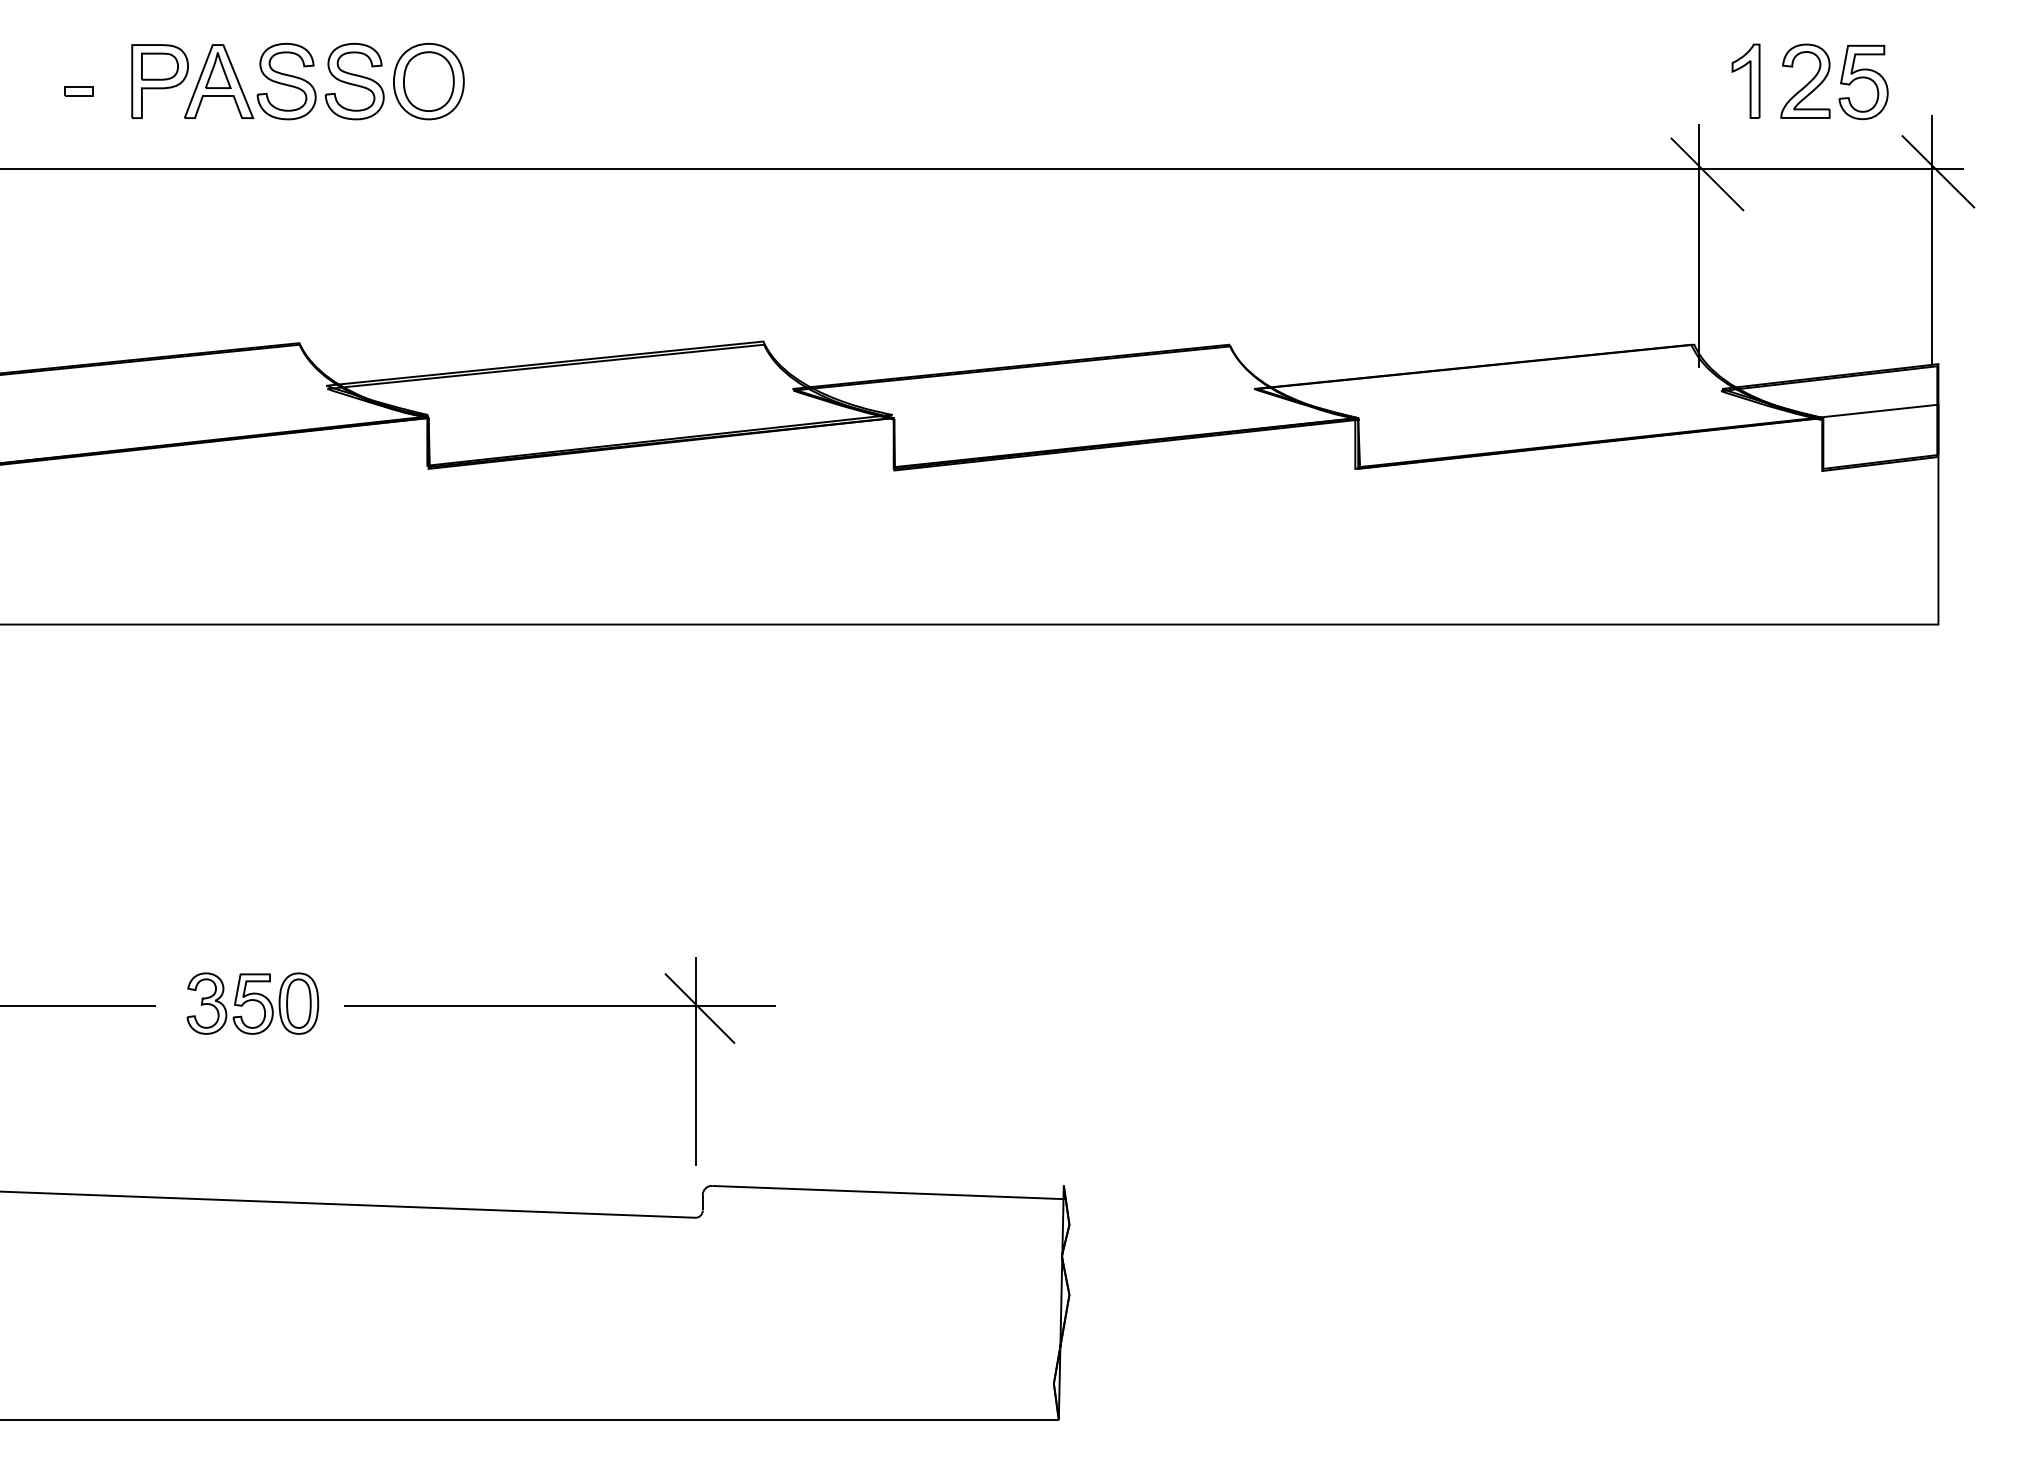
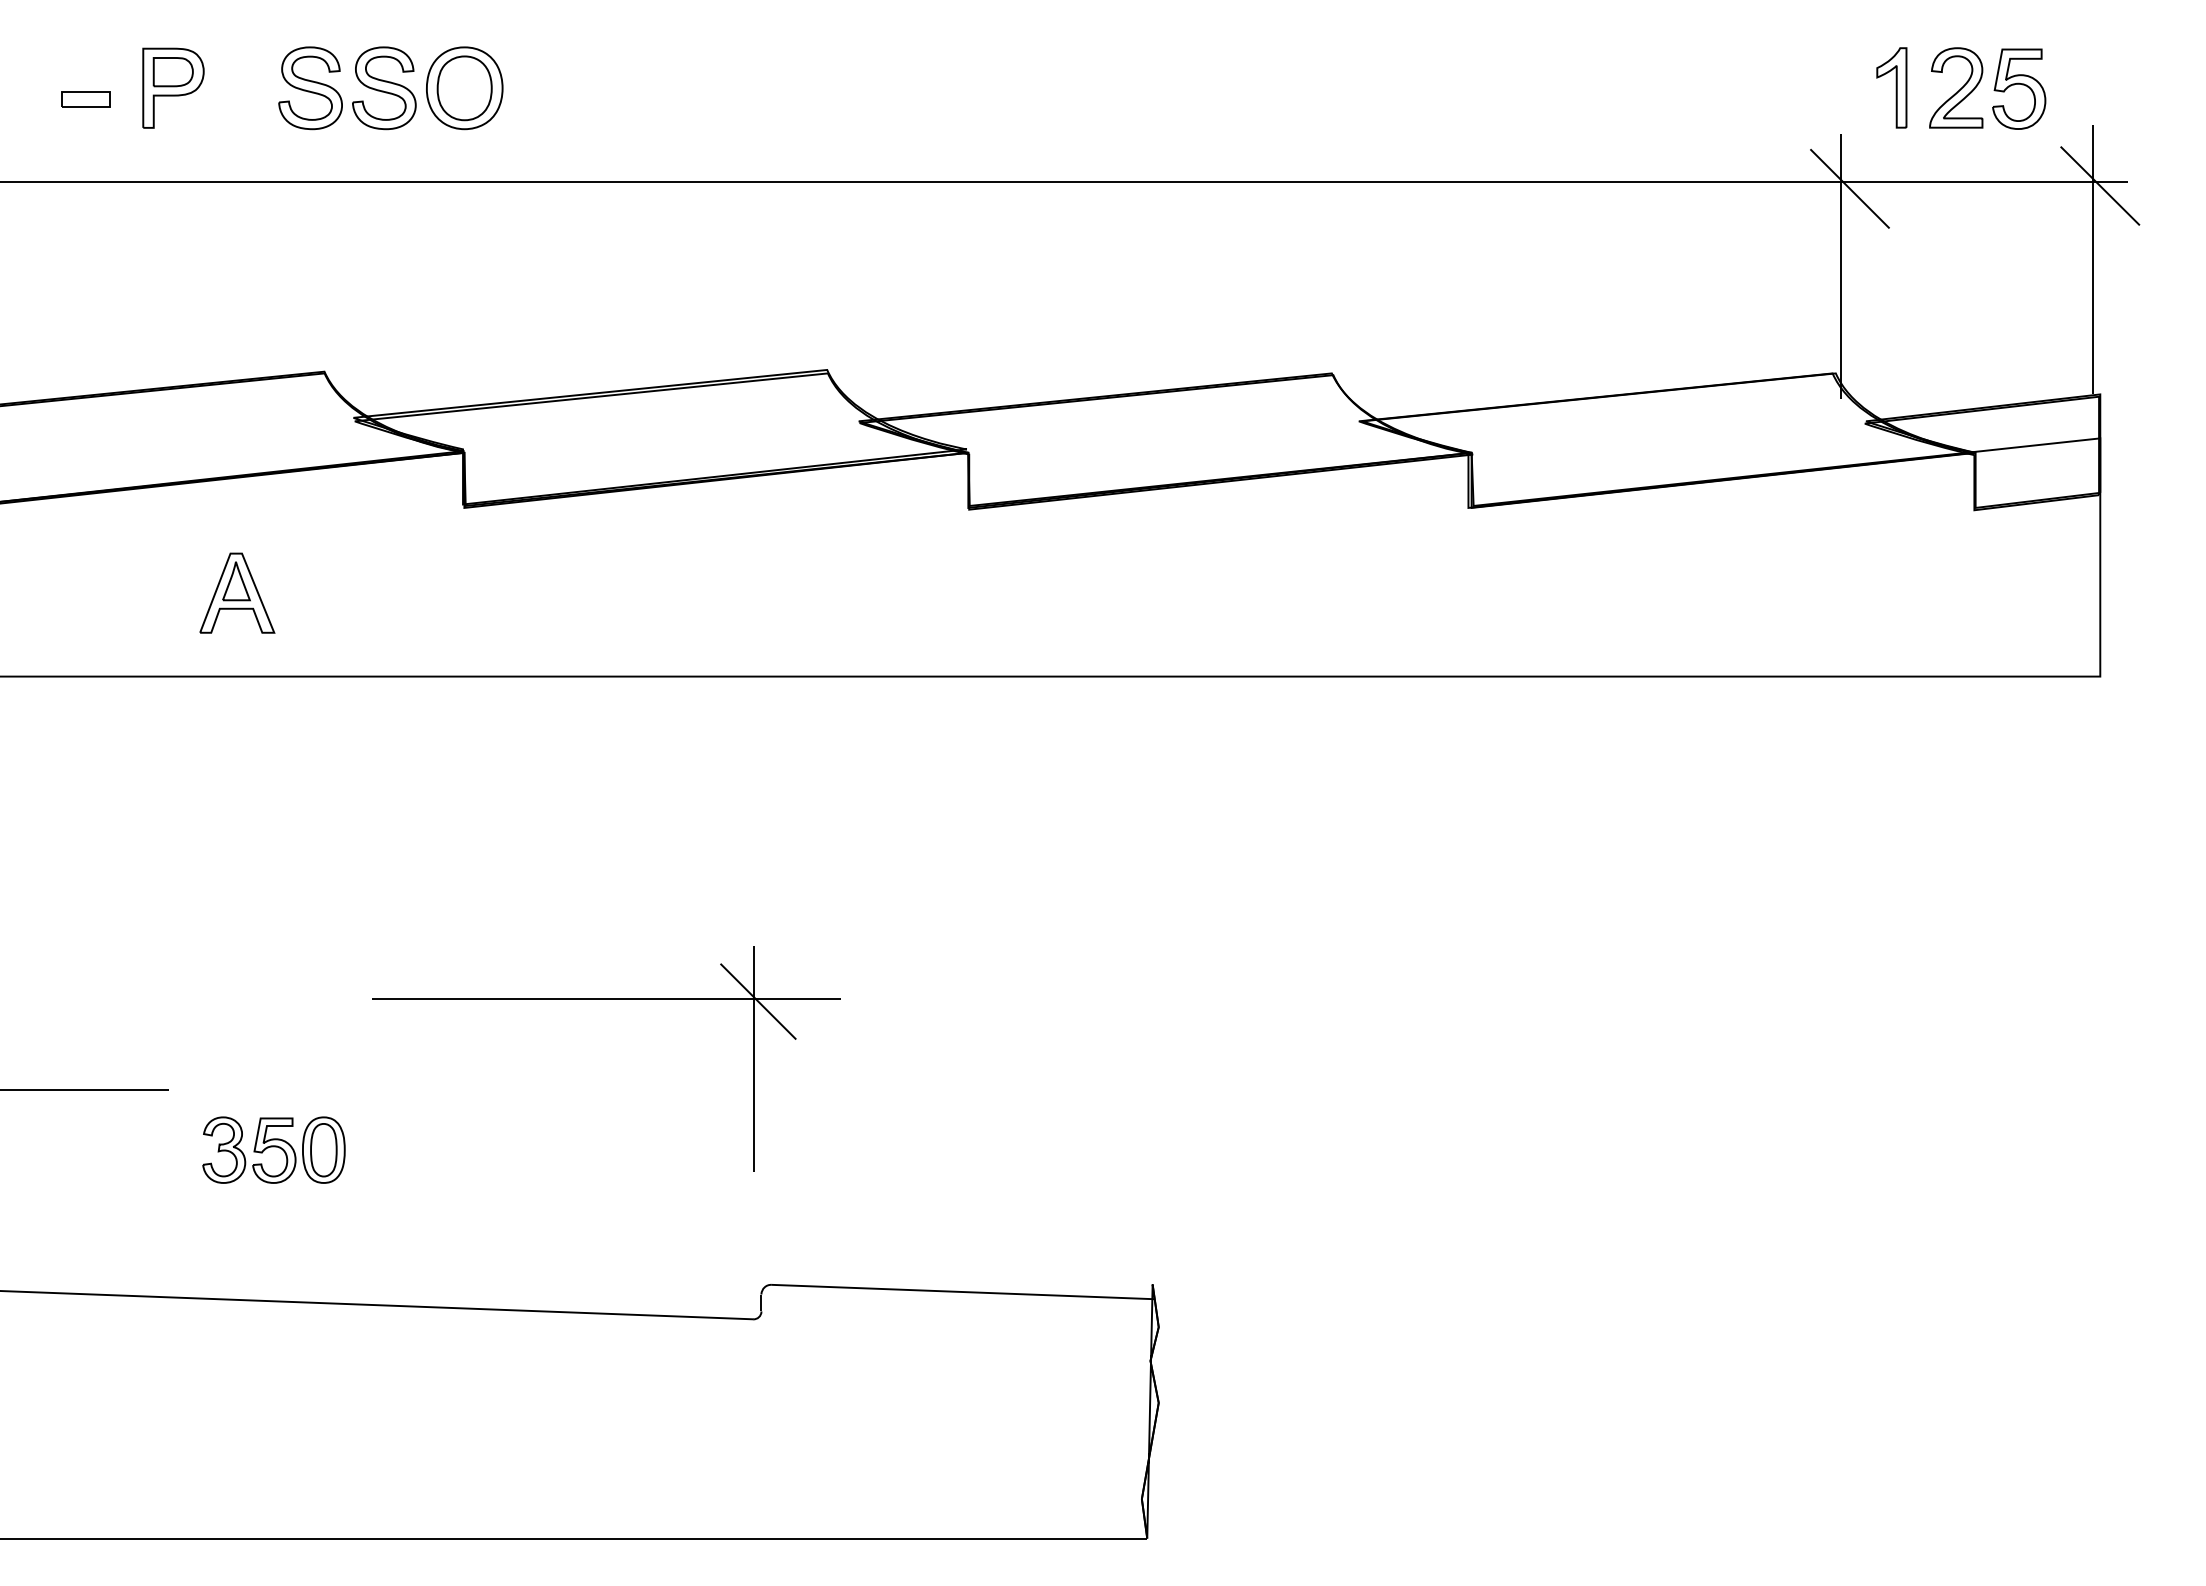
part: (219, 81) -> (237, 593), moved
part: (78, 91) -> (85, 99), size x1.6
part: (252, 1003) -> (273, 1150), moved
part: (559, 1006) -> (606, 999), moved

